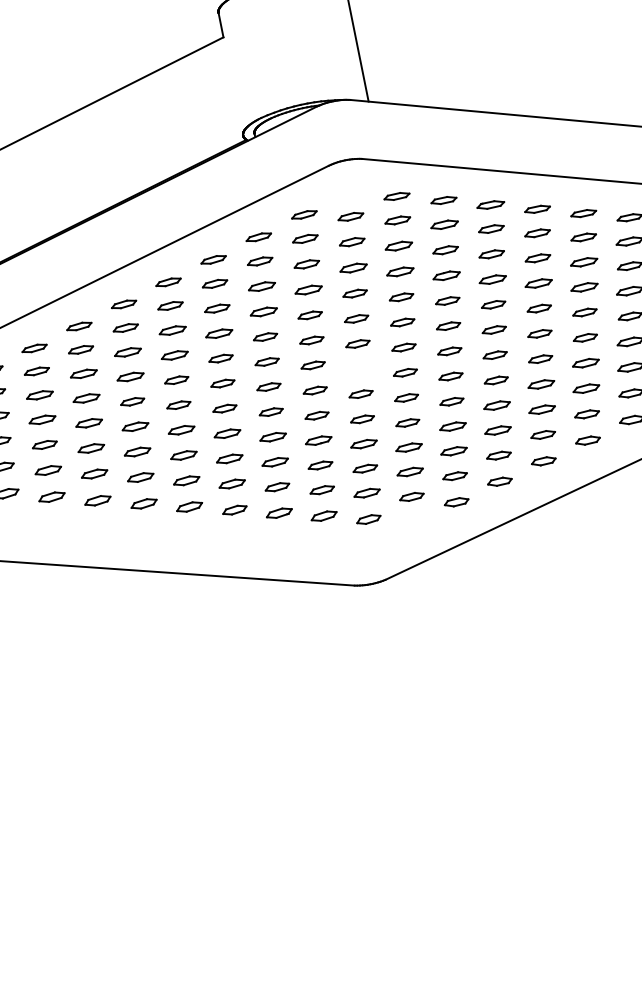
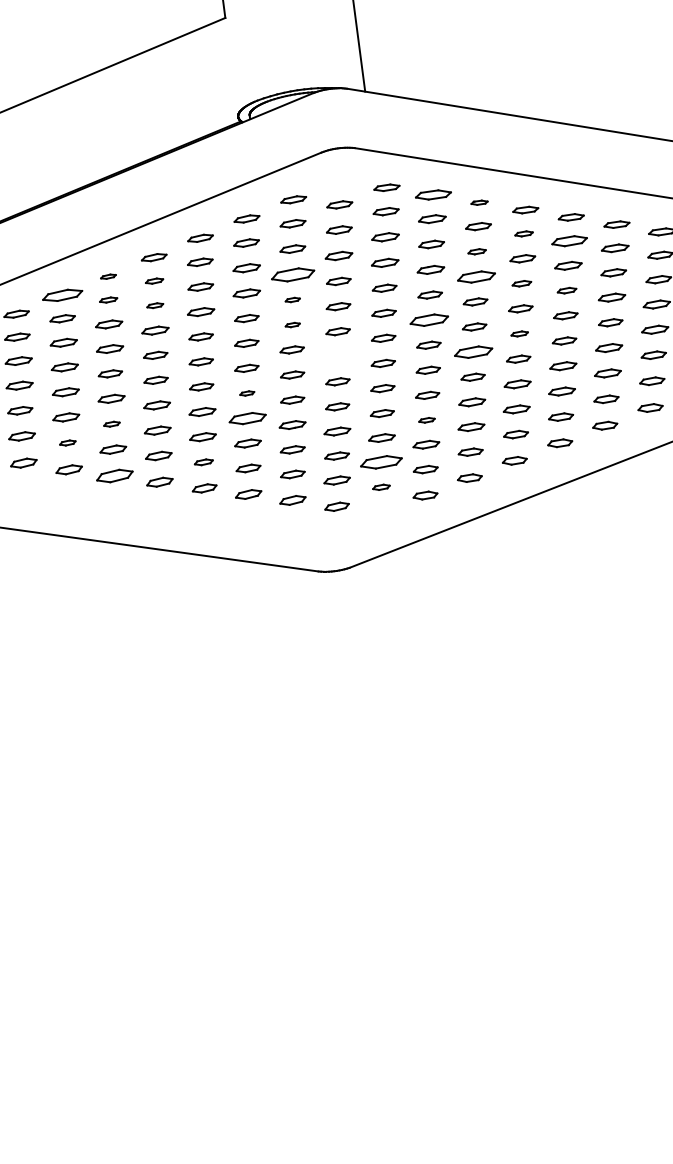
part: (443, 200) -> (432, 194), size x1.4
part: (490, 204) -> (479, 202), size x0.6
part: (536, 232) -> (523, 233), size x0.7
part: (583, 236) -> (569, 240), size x1.4
part: (491, 254) -> (476, 251), size x0.7
part: (492, 279) -> (476, 276), size x1.4
part: (538, 283) -> (521, 283), size x0.7
part: (583, 287) -> (566, 290), size x0.7
part: (308, 289) -> (292, 274), size x1.6
part: (124, 304) -> (108, 276), size x0.6
part: (170, 305) -> (154, 280), size x0.7
part: (309, 314) -> (292, 299), size x0.6
part: (448, 325) -> (429, 319), size x1.6
part: (79, 326) -> (62, 295), size x1.6
part: (125, 327) -> (108, 299), size x0.7
part: (173, 330) -> (155, 305), size x0.6
part: (539, 333) -> (519, 333), size x0.7
part: (311, 339) -> (292, 324), size x0.6
part: (494, 354) -> (473, 351), size x1.6
part: (270, 412) -> (246, 393), size x0.6
part: (452, 426) -> (426, 420), size x0.6
part: (273, 437) -> (247, 418), size x1.4
part: (137, 452) -> (111, 424), size x0.6
part: (410, 472) -> (381, 462), size x1.6
part: (94, 473) -> (67, 442), size x0.6
part: (231, 484) -> (203, 462), size x0.7
part: (412, 497) -> (381, 487), size x0.7
part: (143, 503) -> (114, 475), size x1.4

